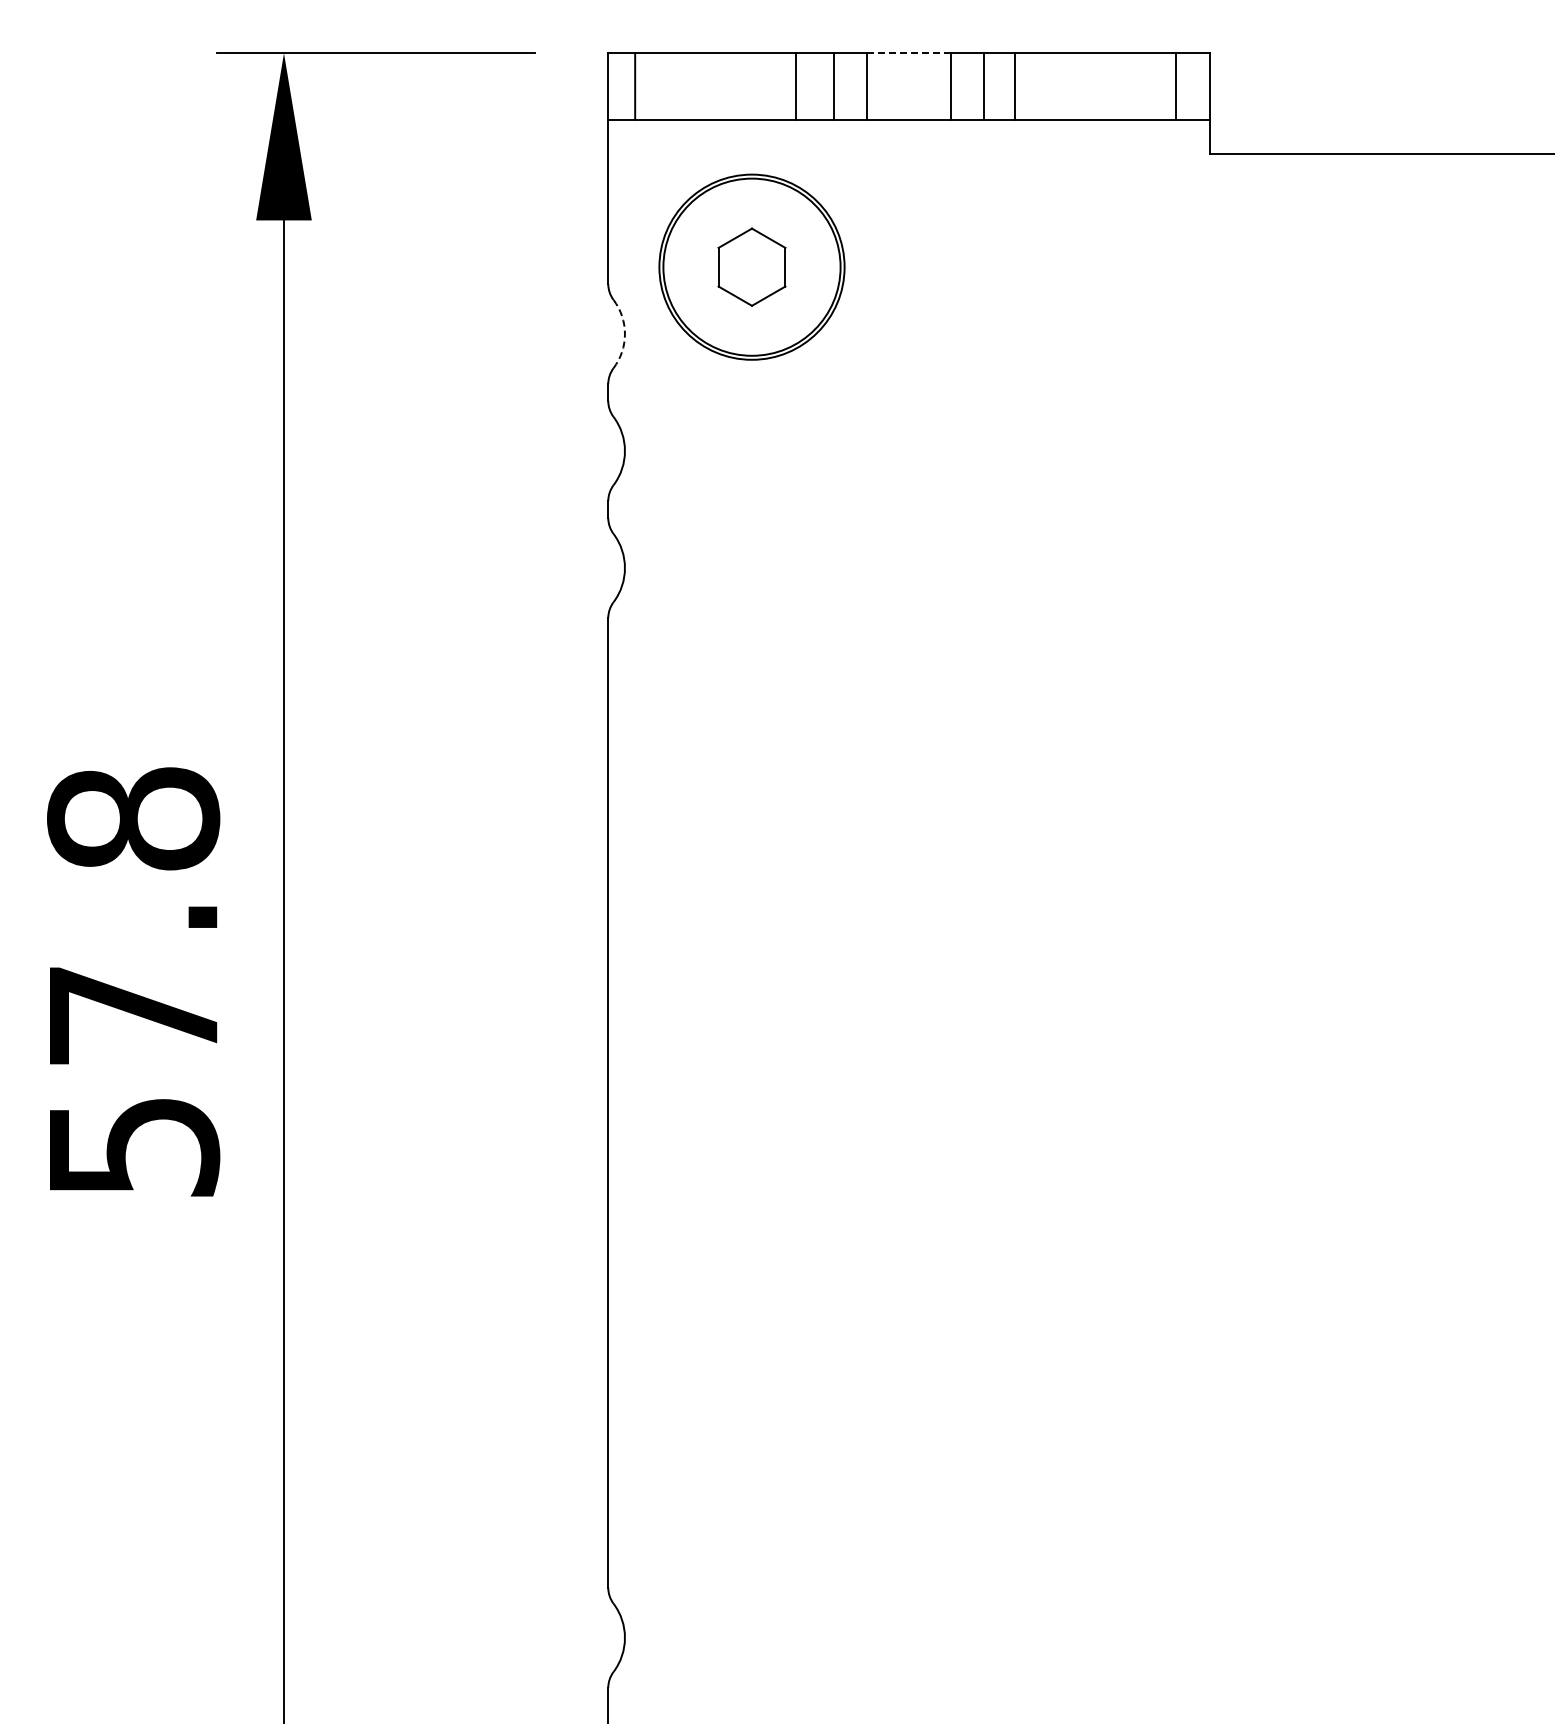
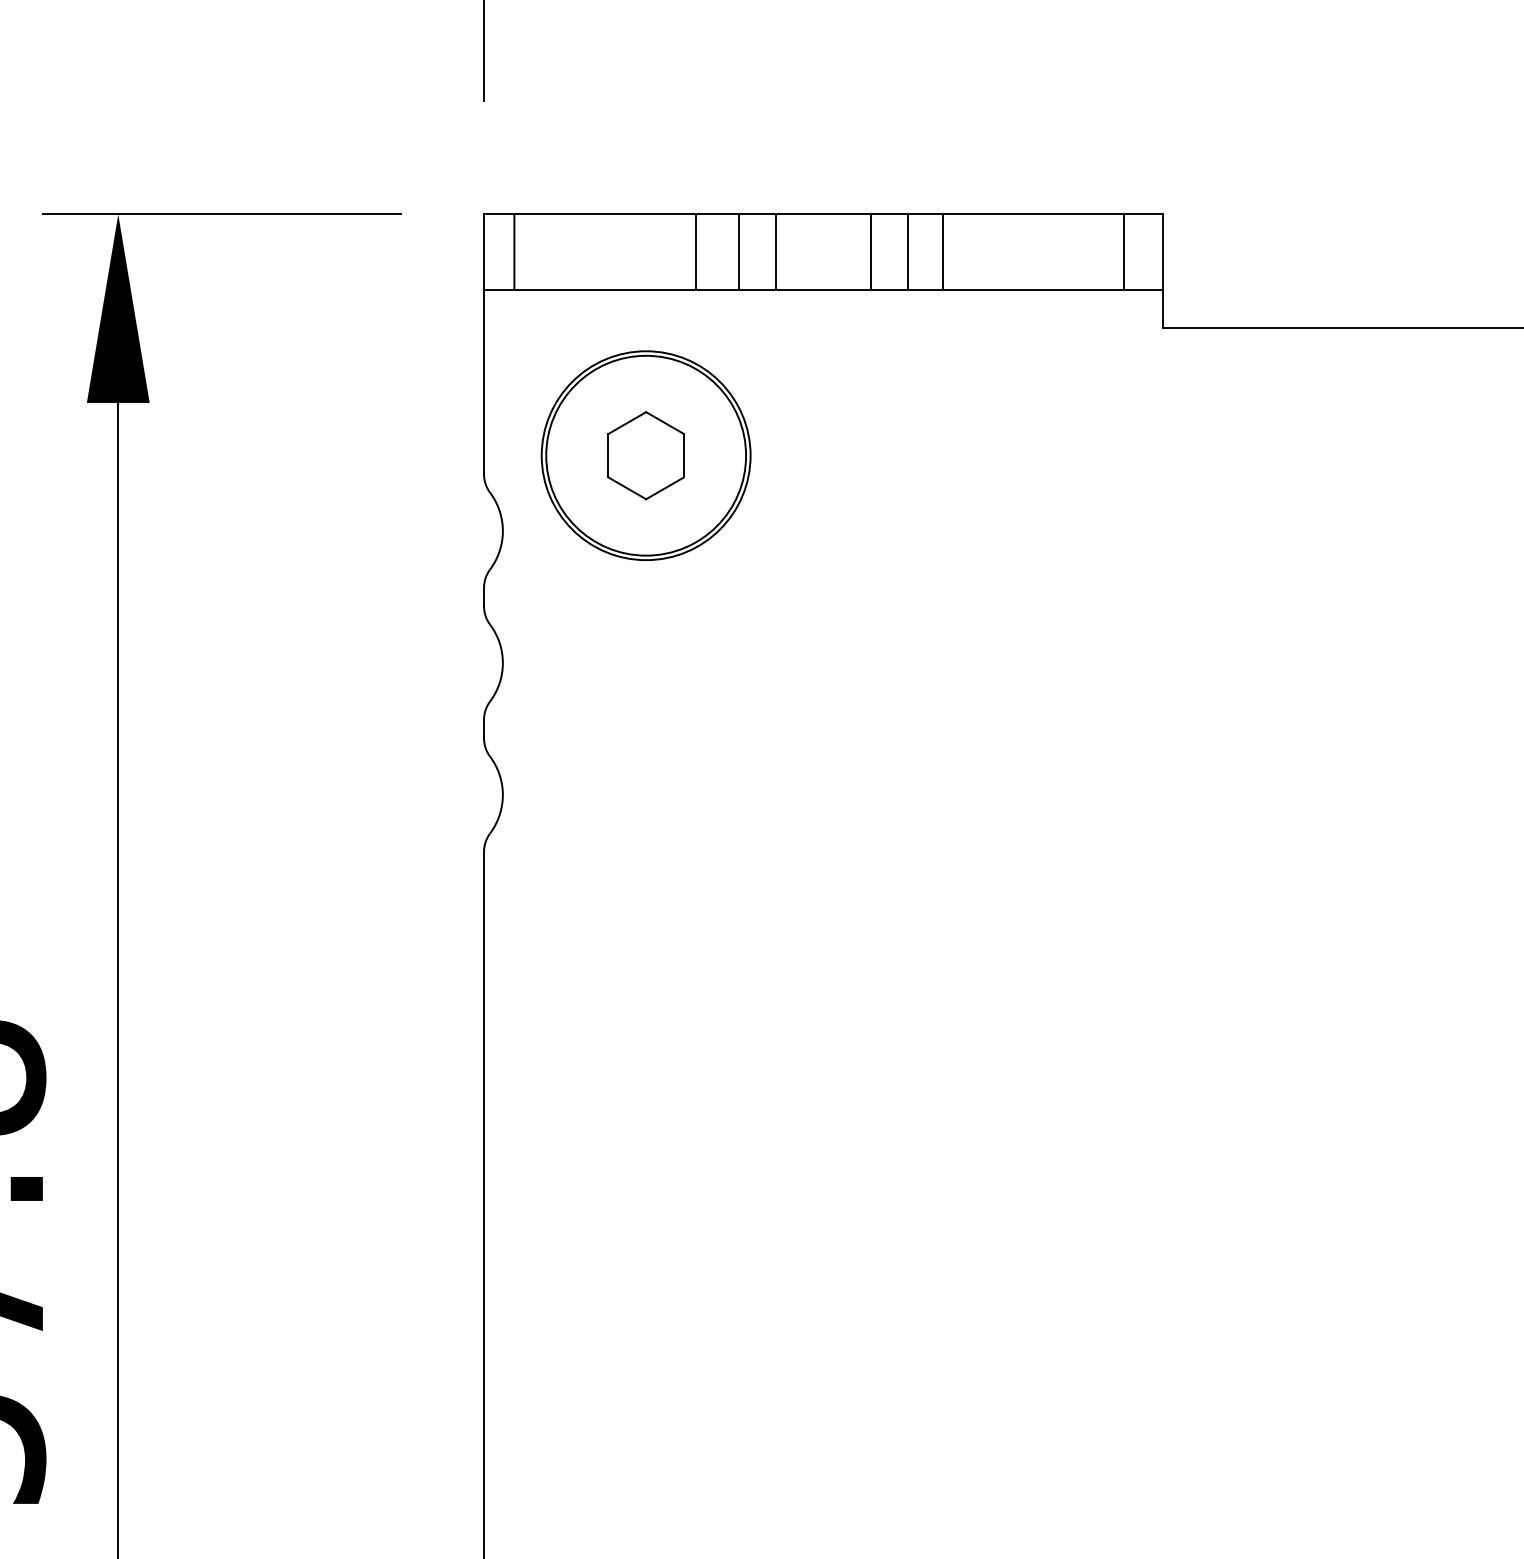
line: (909, 53) -> (823, 214), dashed -> solid
arc: (624, 334) -> (502, 531), dashed -> solid

